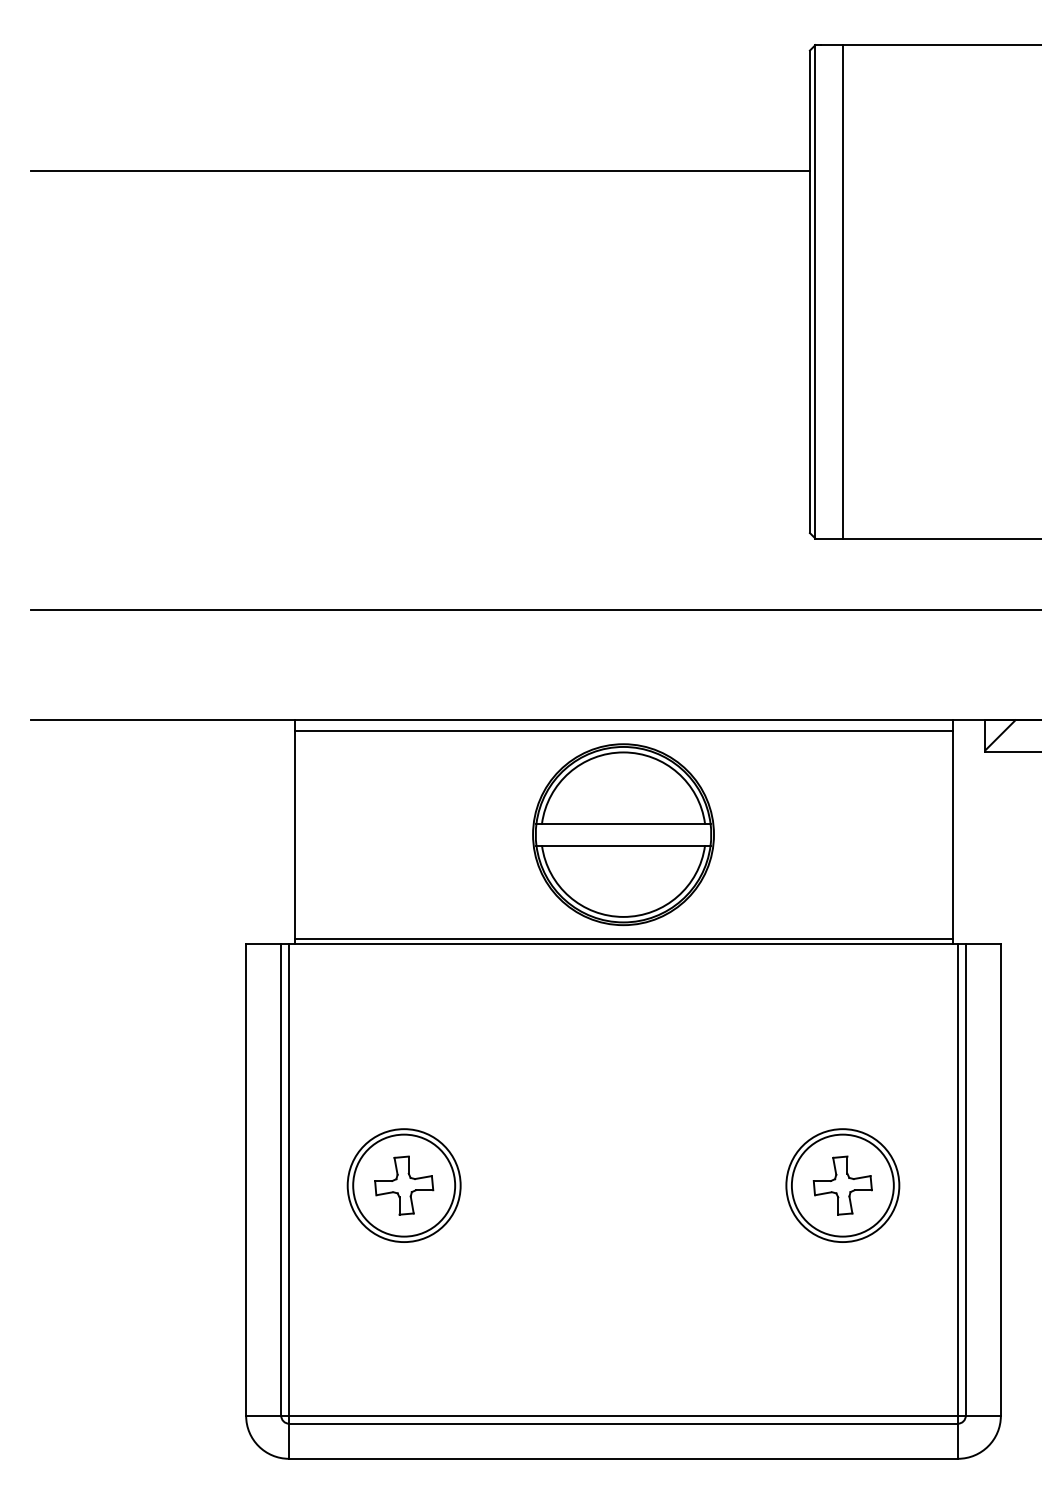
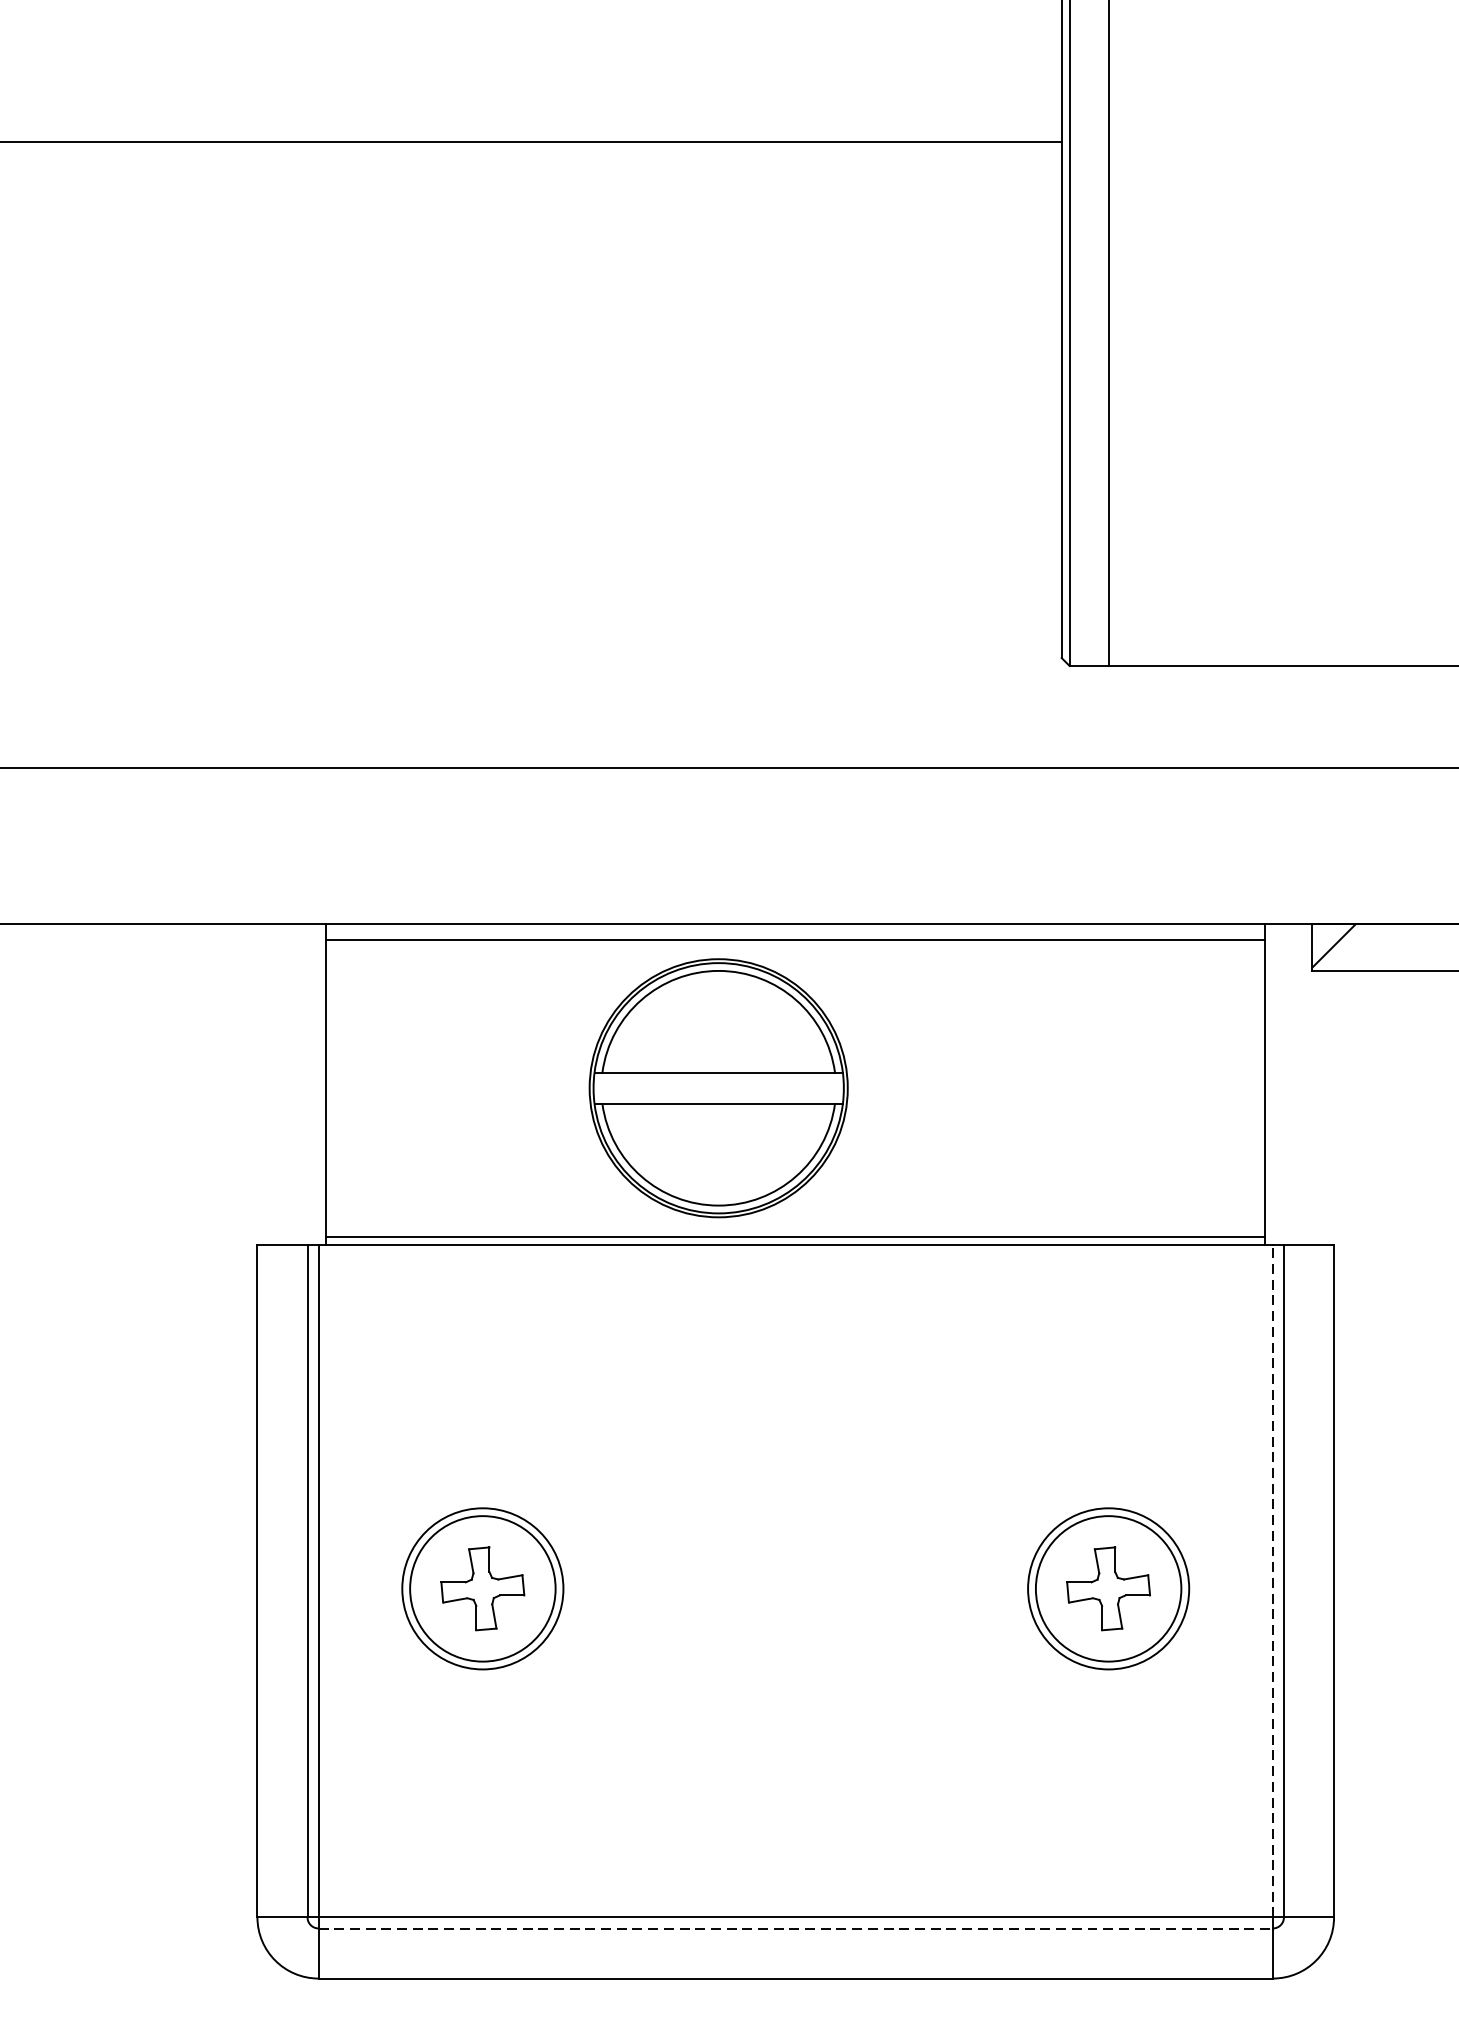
part: (623, 834) -> (718, 1087), moved
line: (958, 1180) -> (1273, 1581), solid -> dashed
line: (624, 1423) -> (797, 1928), solid -> dashed

